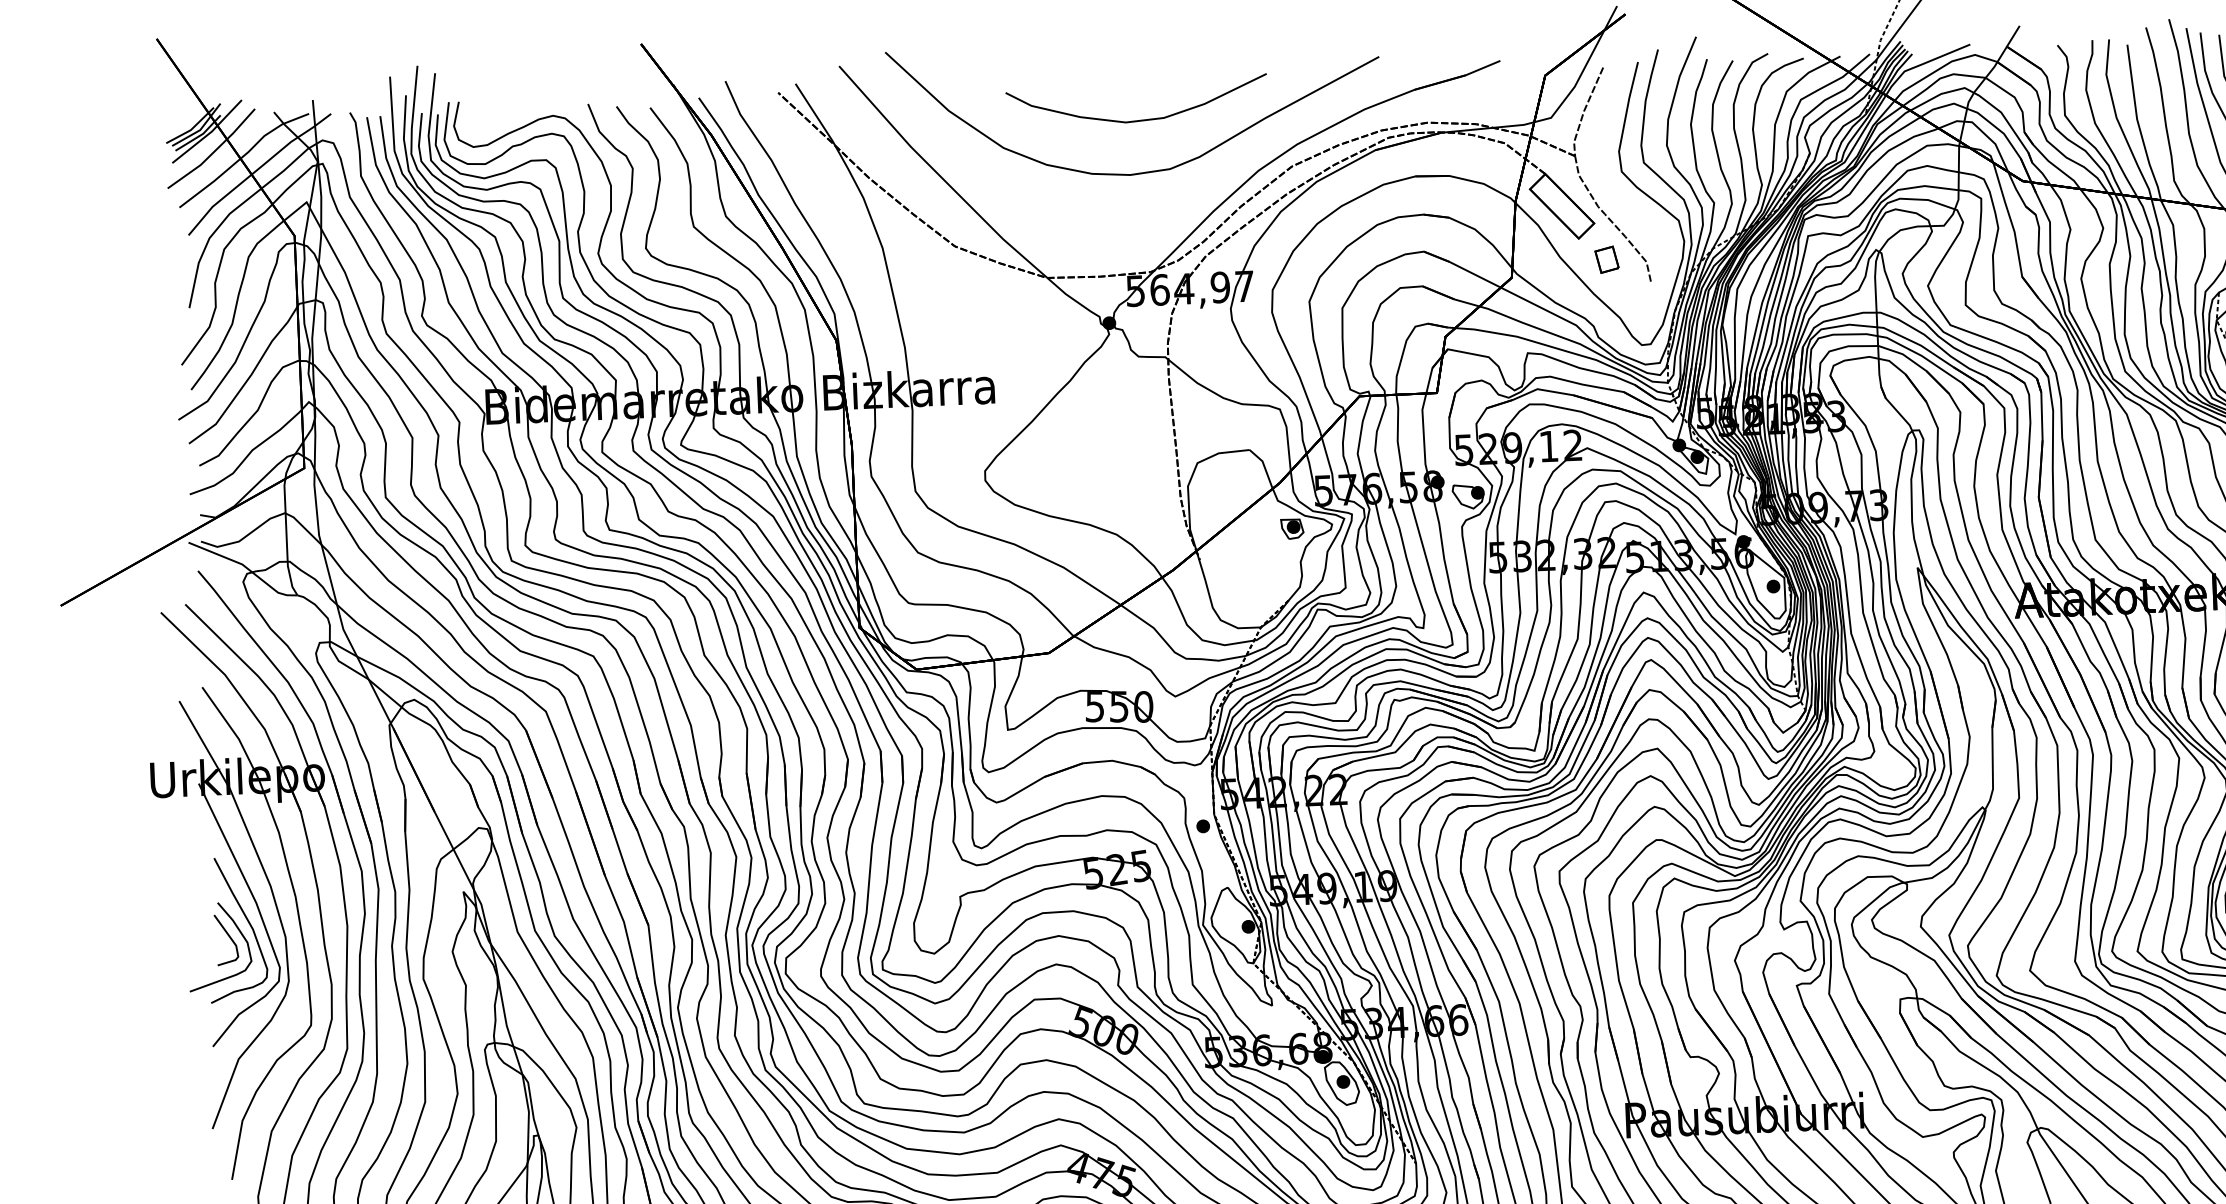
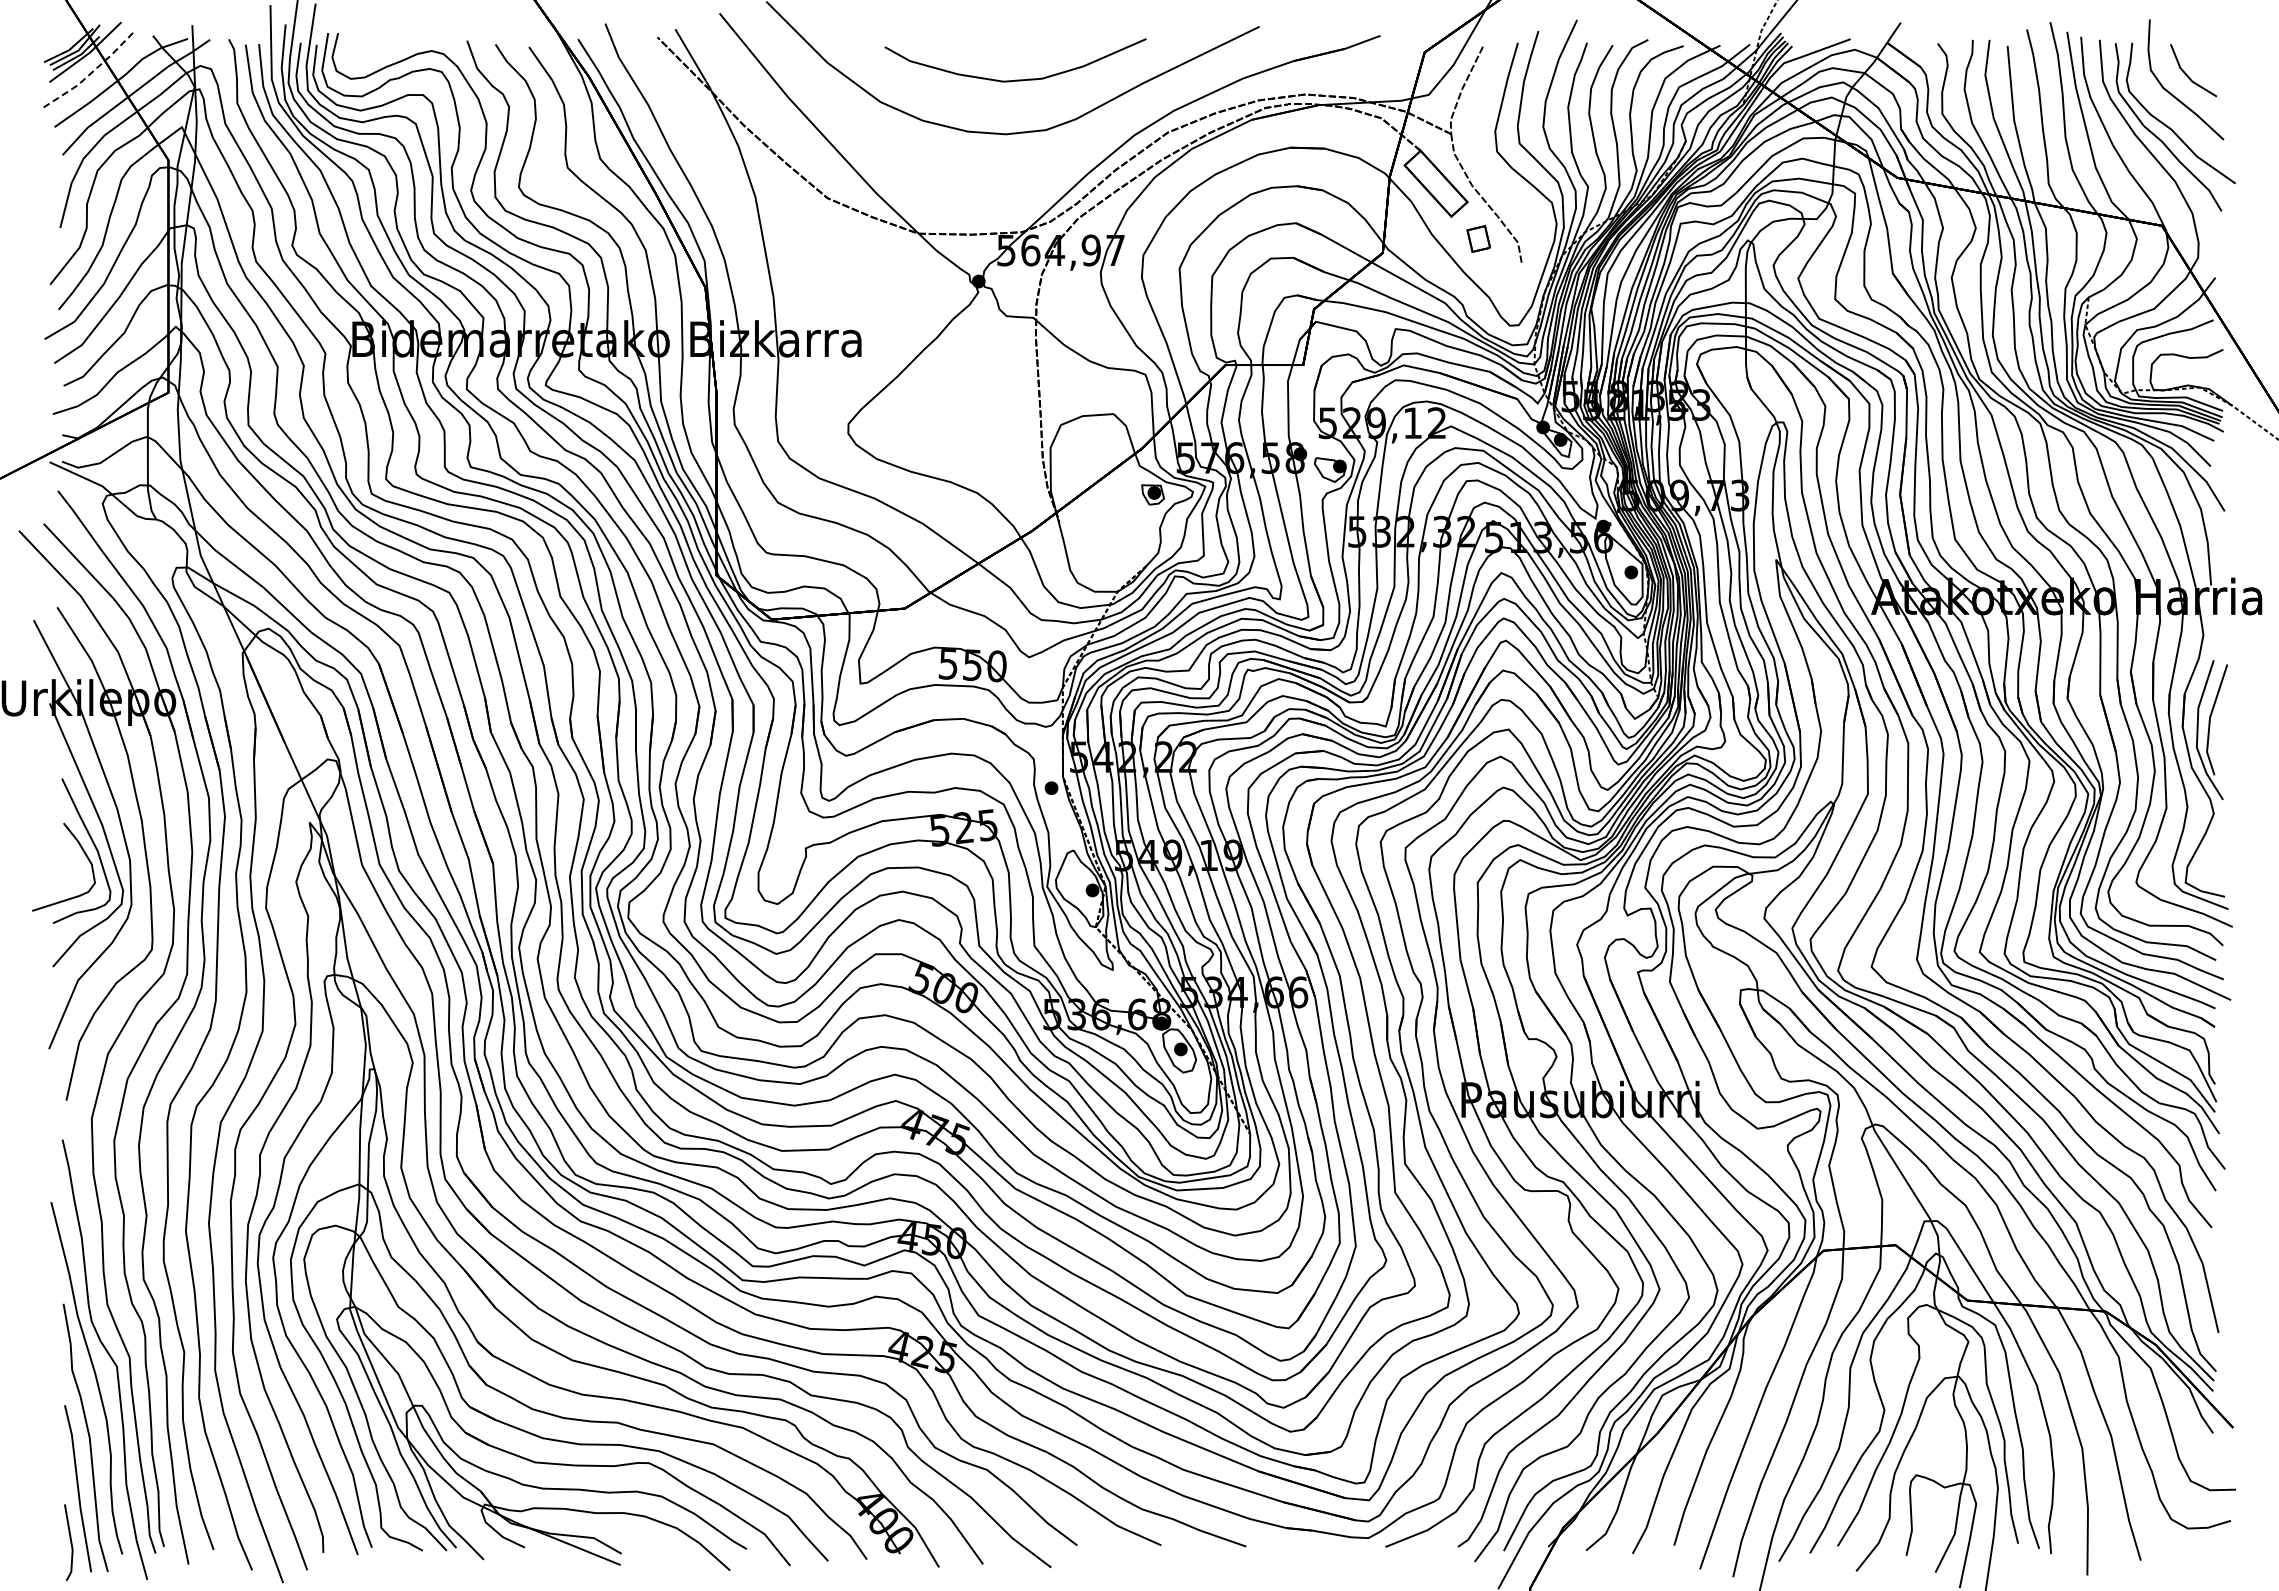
line: (214, 151) -> (91, 72), solid -> dashed
line: (228, 937) -> (73, 858), removed

